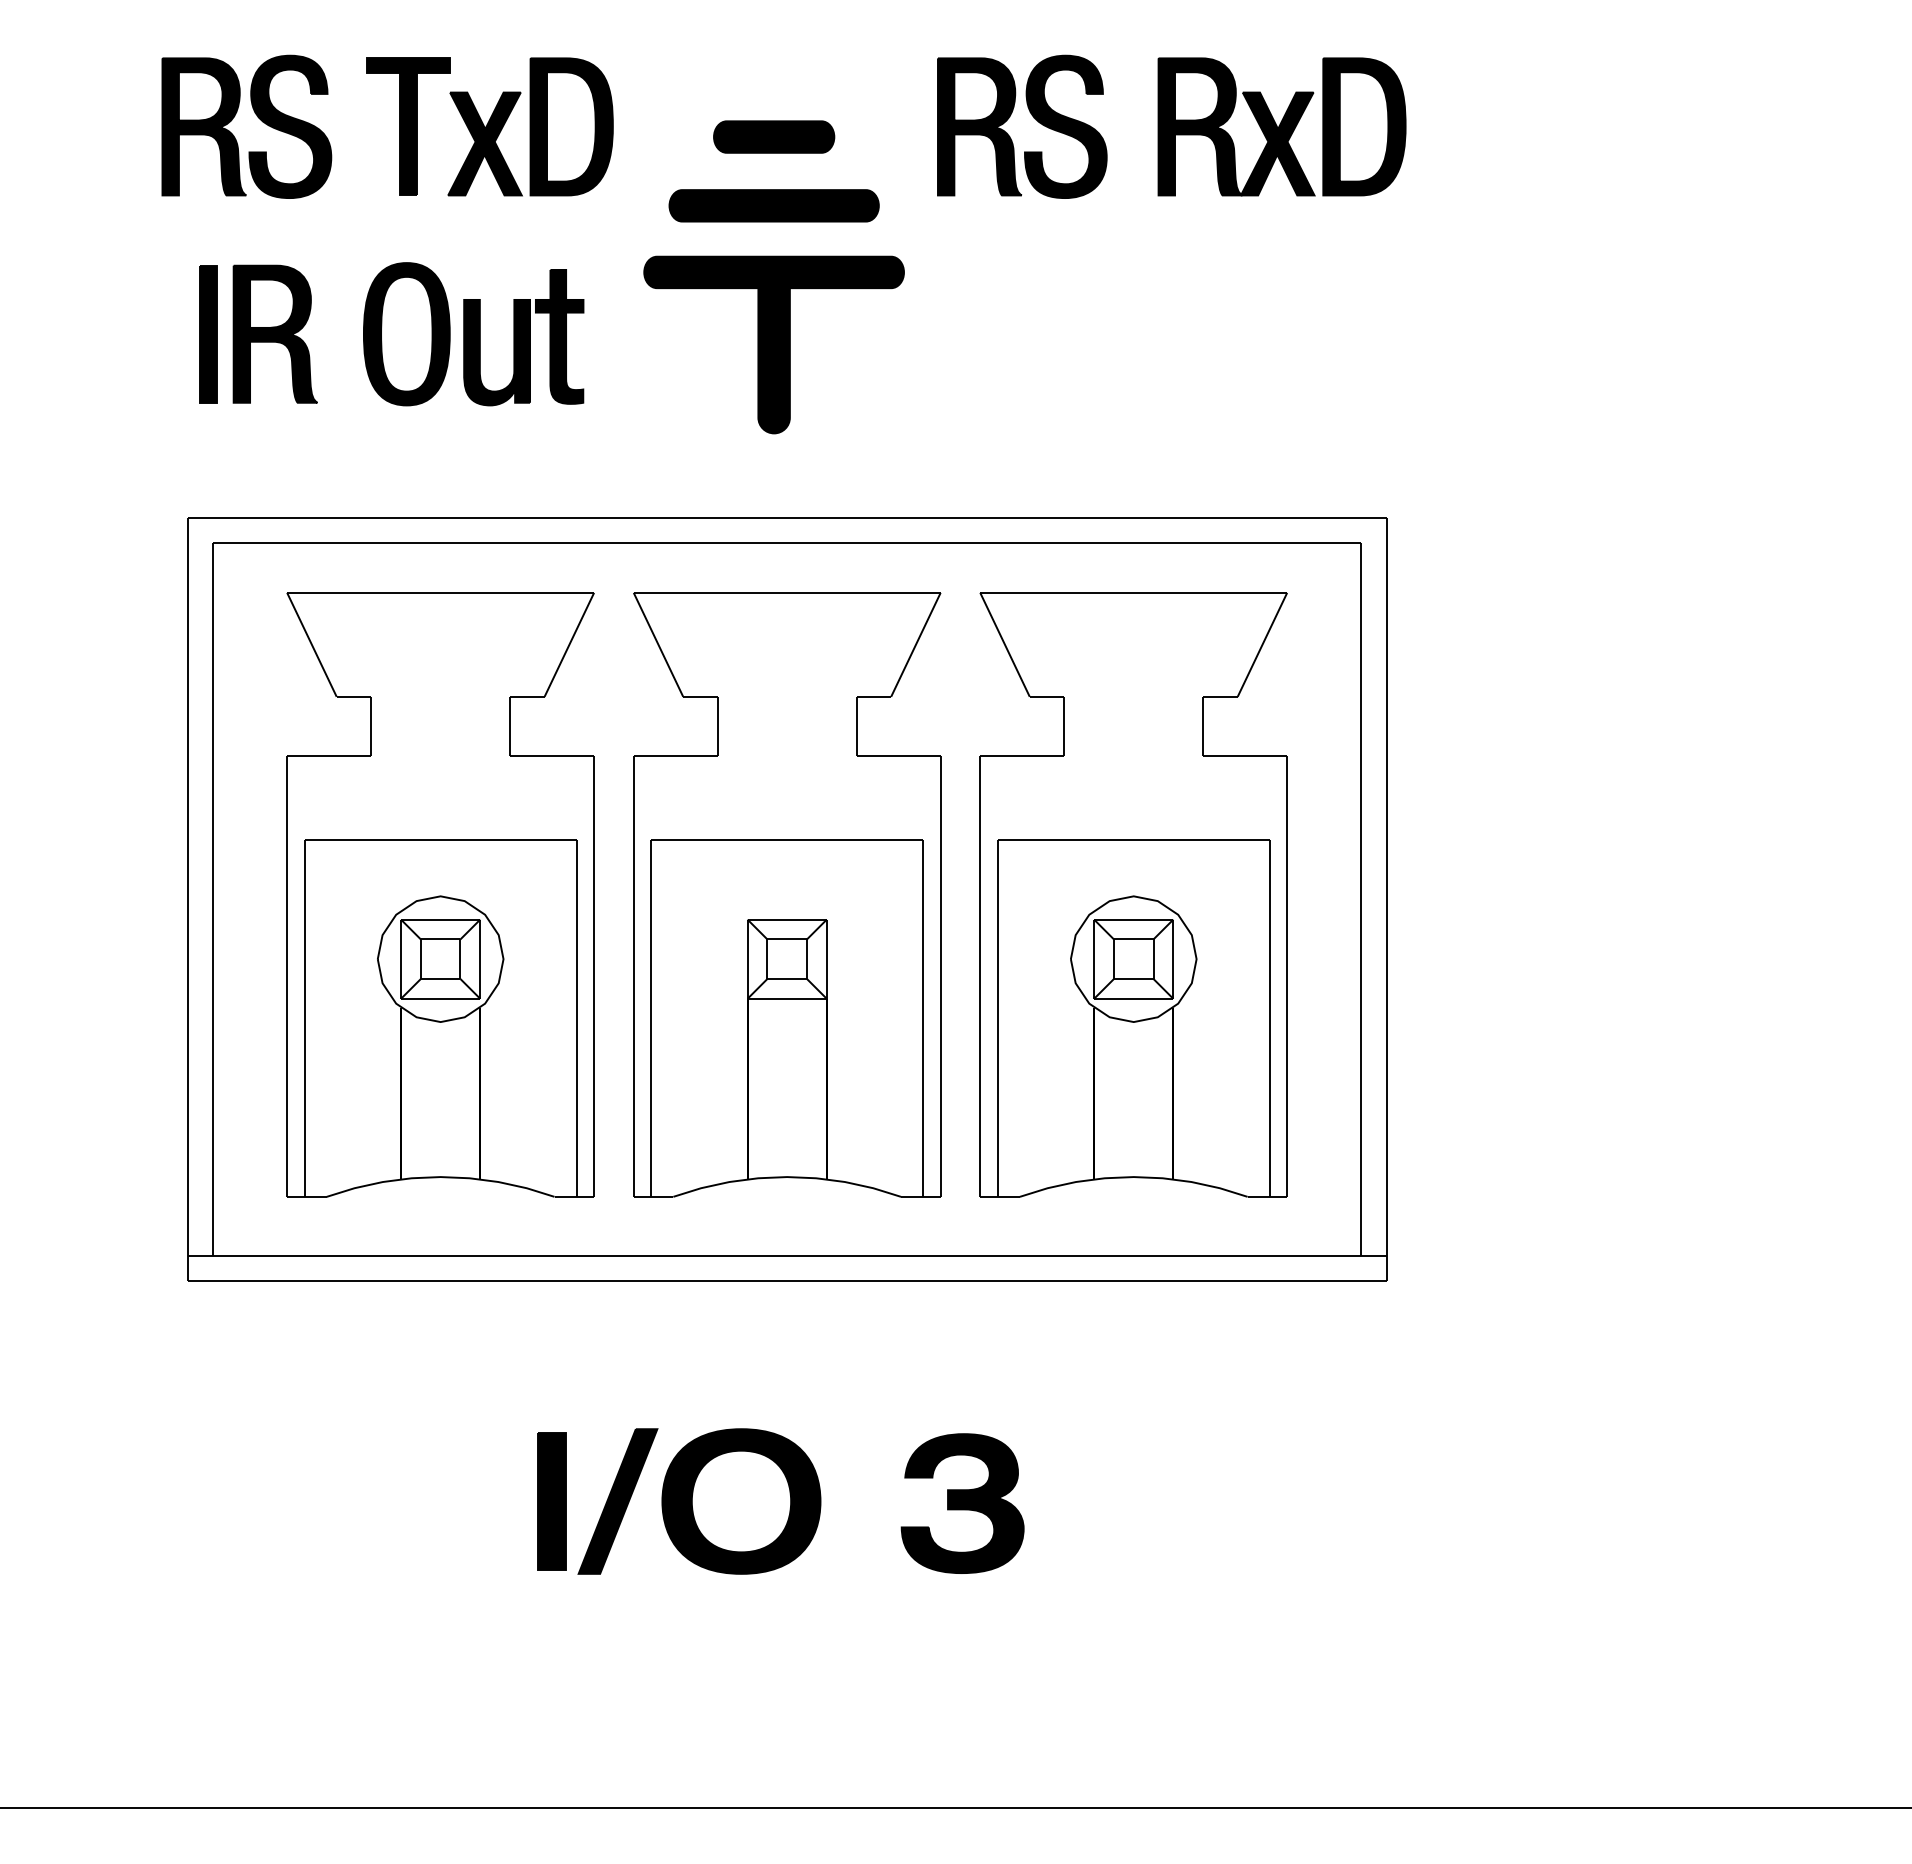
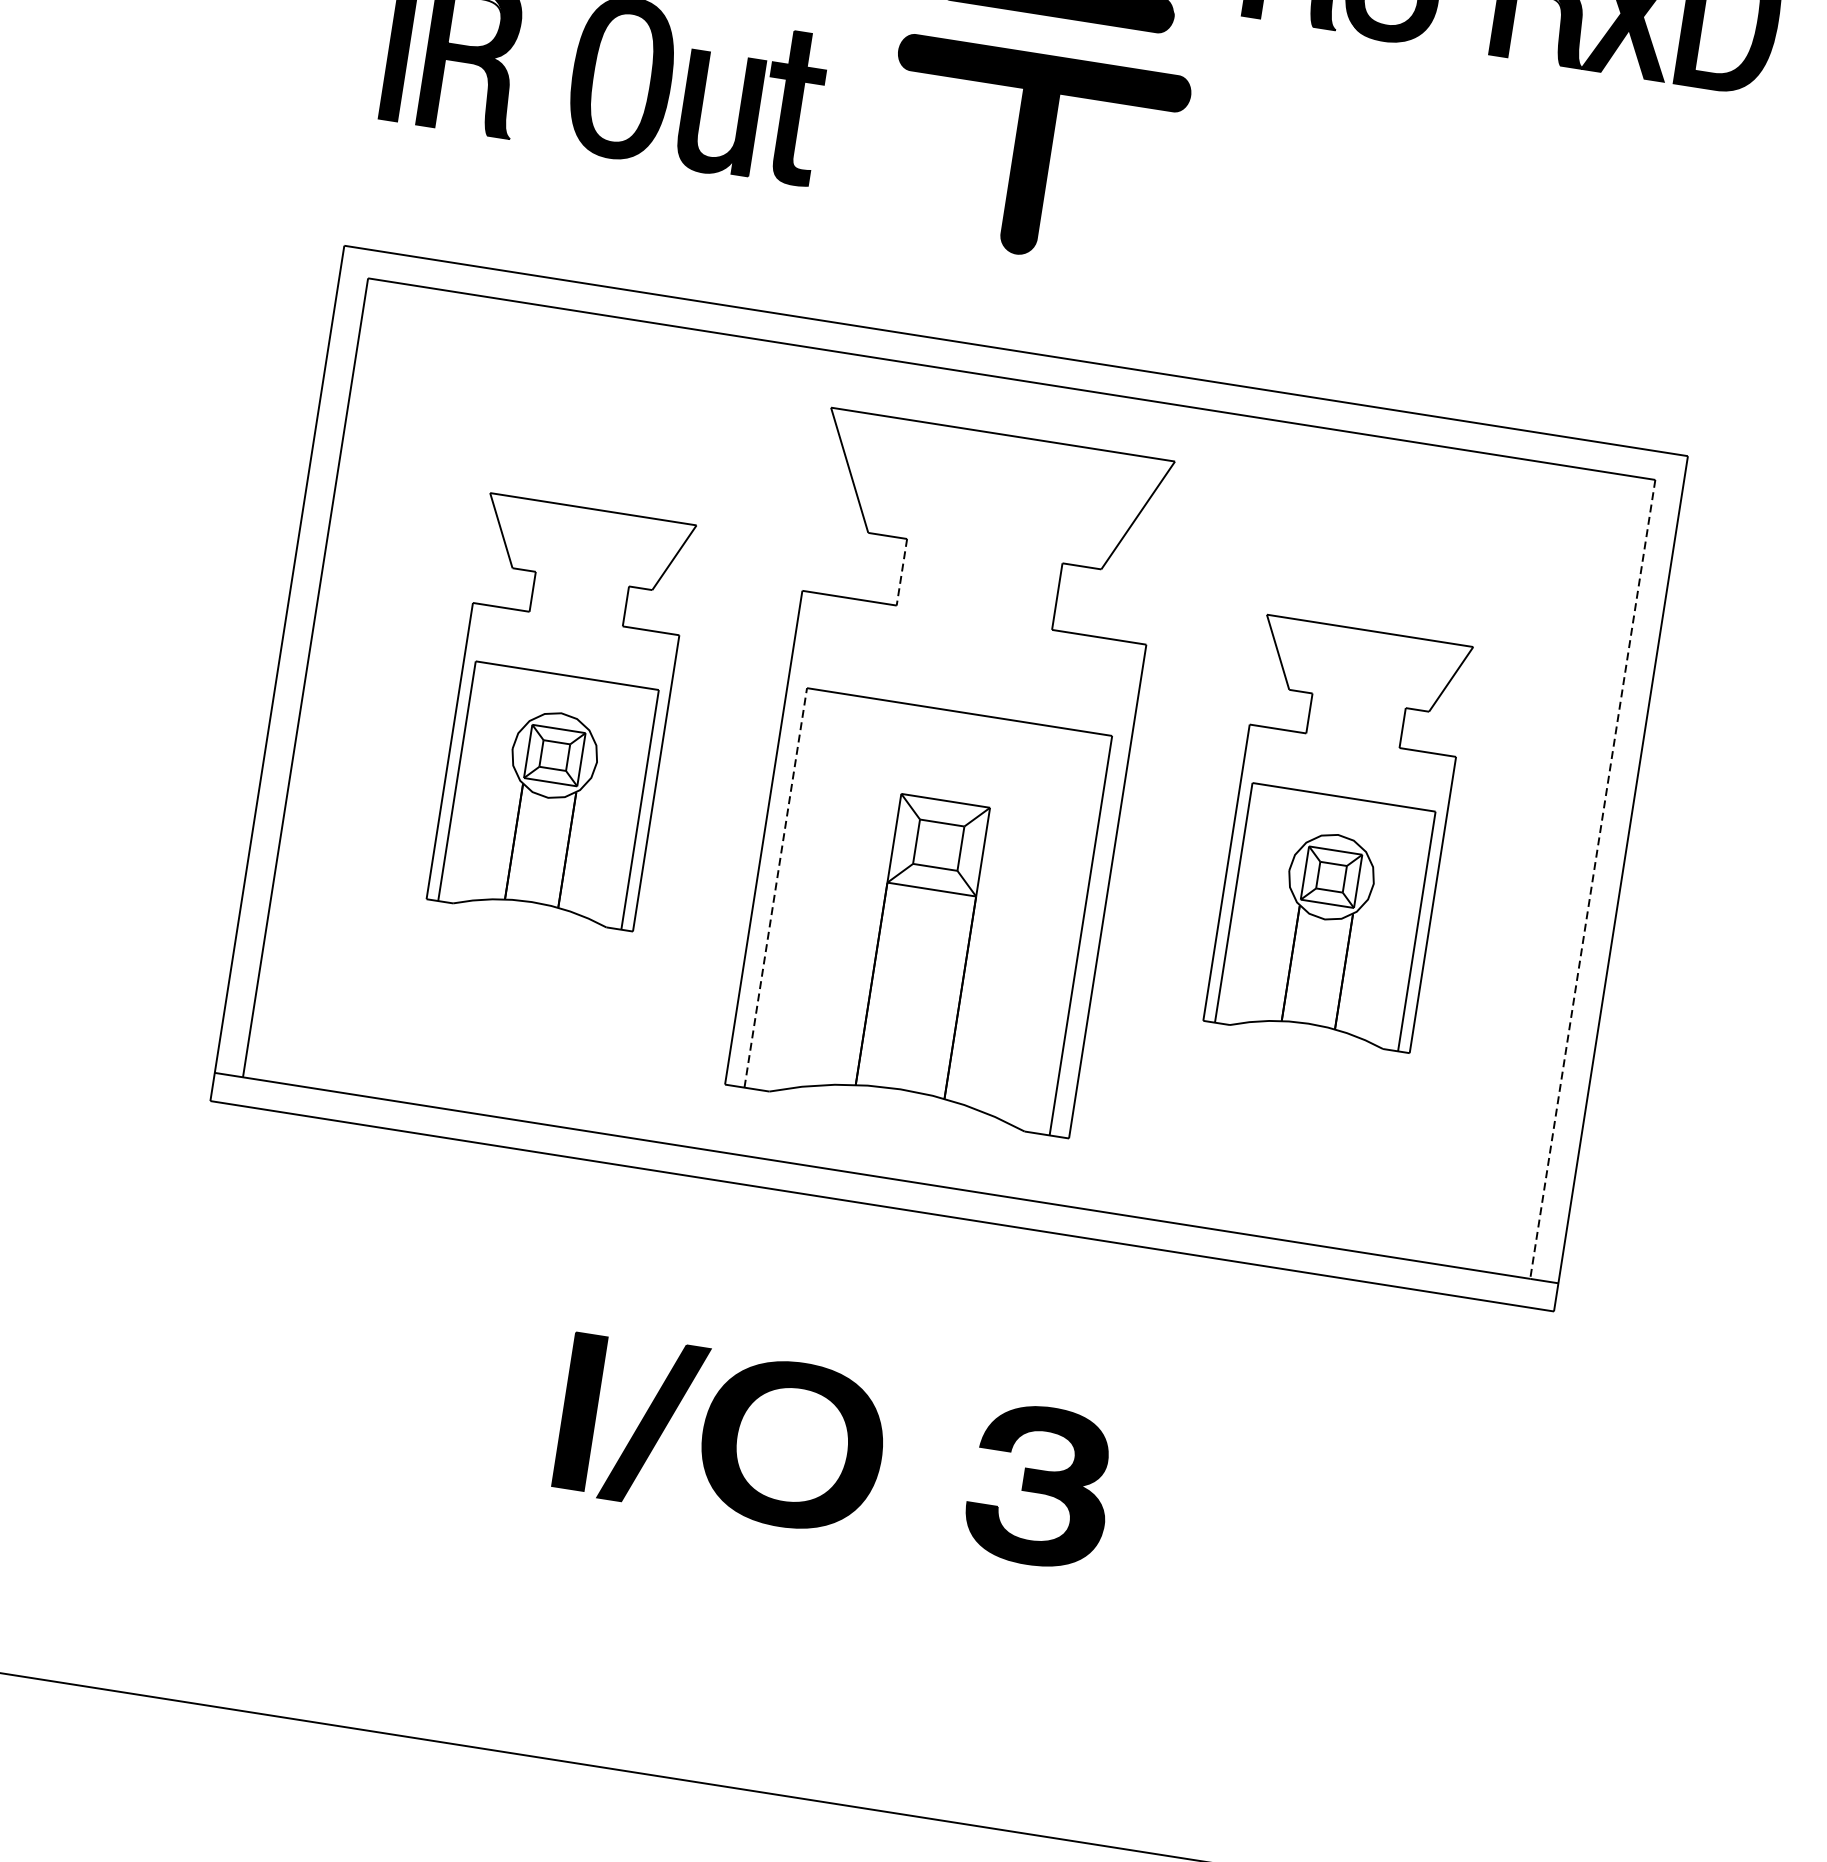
line: (717, 726) -> (901, 572), solid -> dashed
part: (440, 894) -> (561, 711), size x0.6
part: (1133, 894) -> (1338, 833), size x0.6
line: (1361, 900) -> (1592, 880), solid -> dashed
line: (651, 1018) -> (776, 887), solid -> dashed

